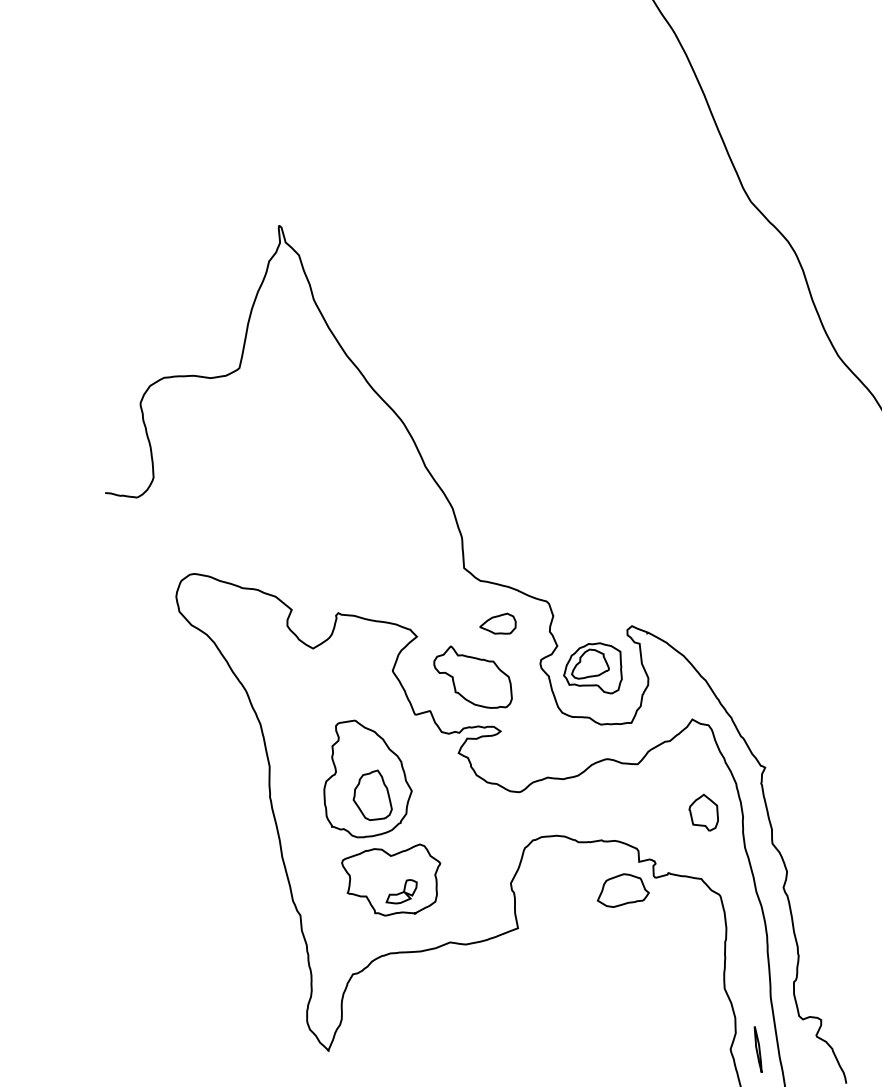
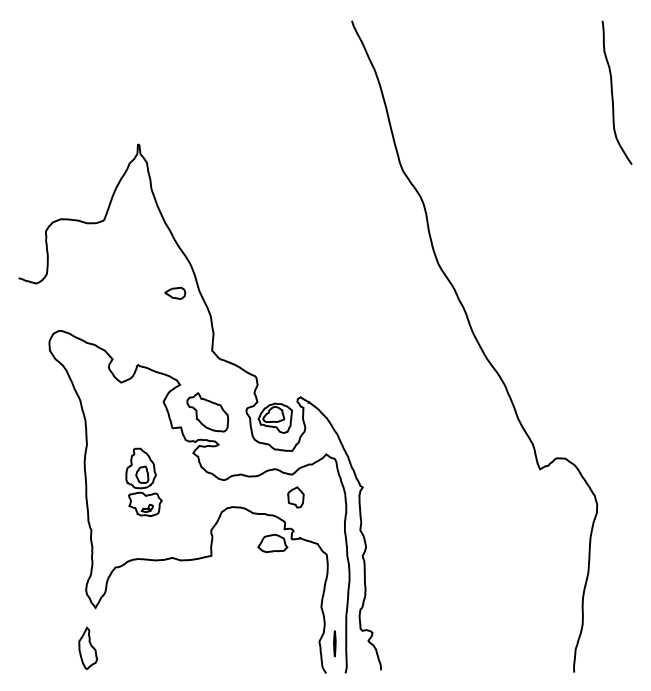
part: (498, 623) -> (175, 292), moved
part: (703, 813) -> (295, 497), moved
part: (379, 817) -> (143, 482), size x0.6

